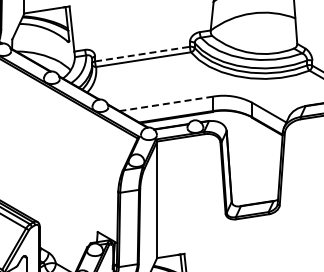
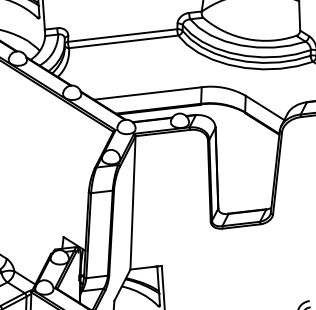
line: (143, 54) -> (123, 36), dashed -> solid
line: (165, 103) -> (146, 93), dashed -> solid

